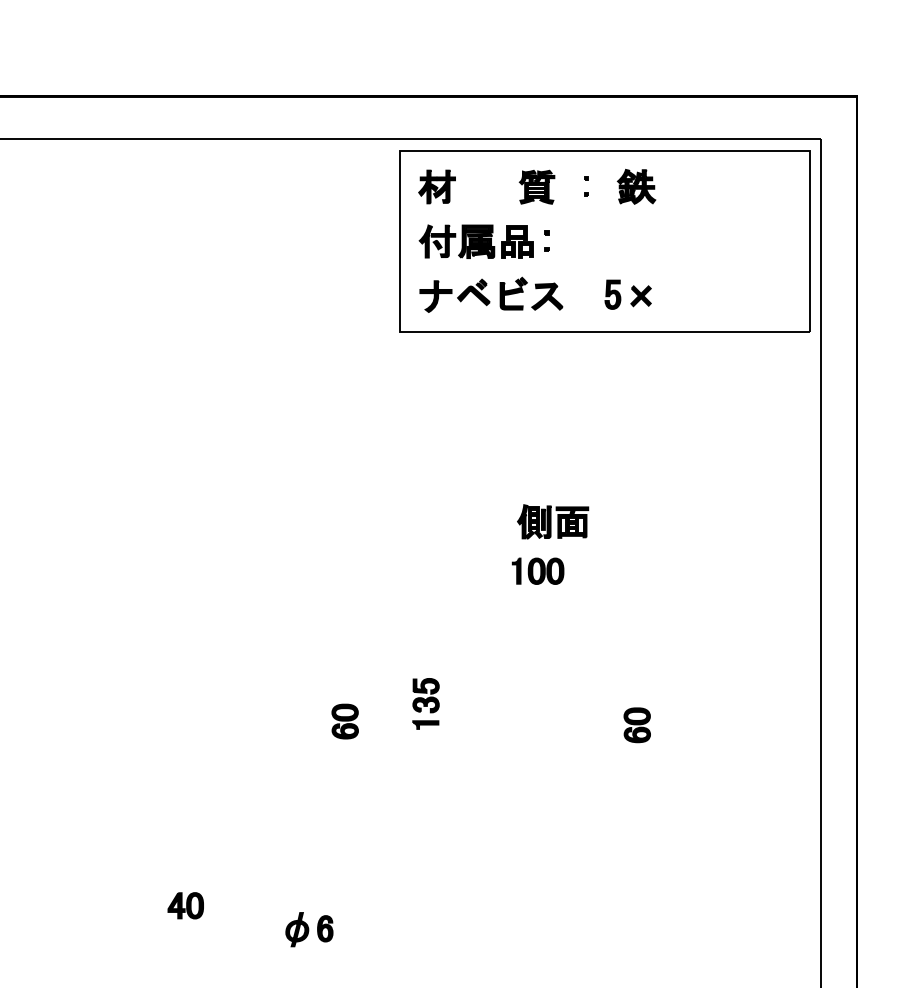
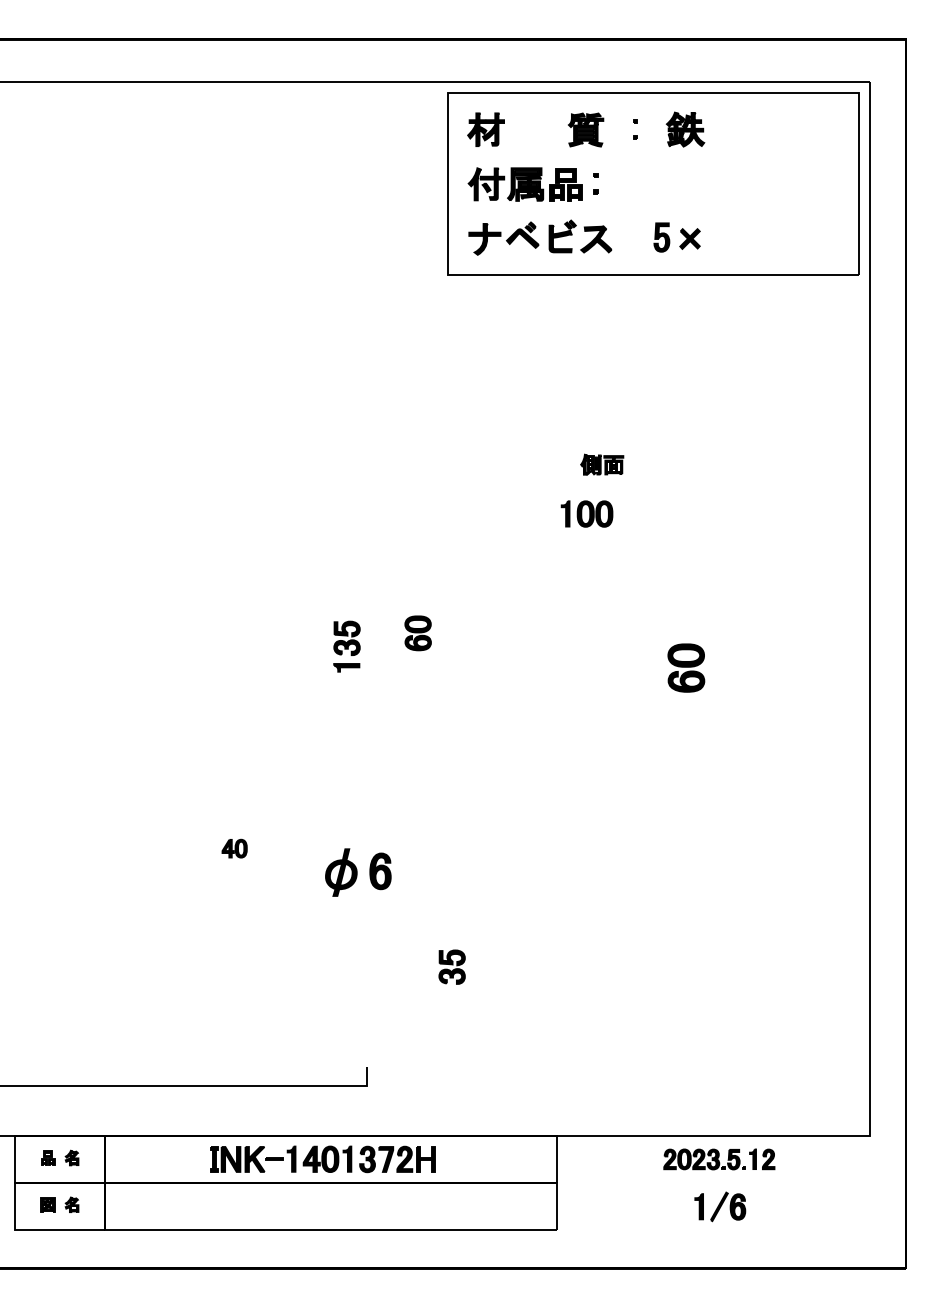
part: (553, 521) -> (602, 464), size x0.6
part: (425, 703) -> (346, 646), moved
part: (344, 721) -> (417, 633), moved
part: (636, 724) -> (685, 667), size x1.4
part: (185, 905) -> (234, 848), size x0.7
part: (309, 928) -> (358, 871), size x1.4

